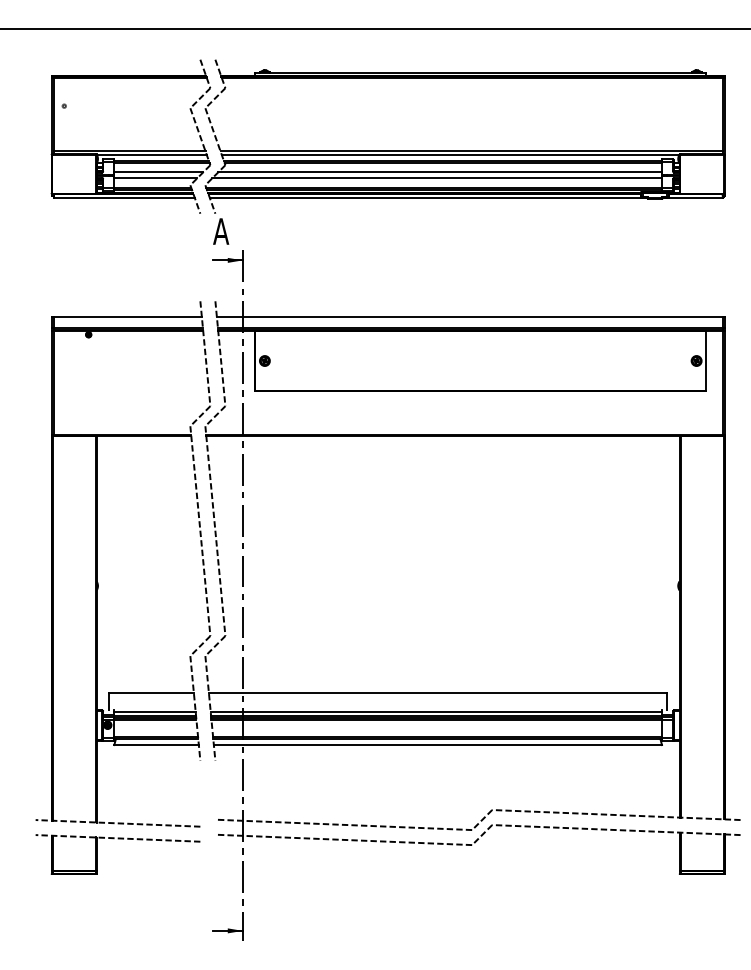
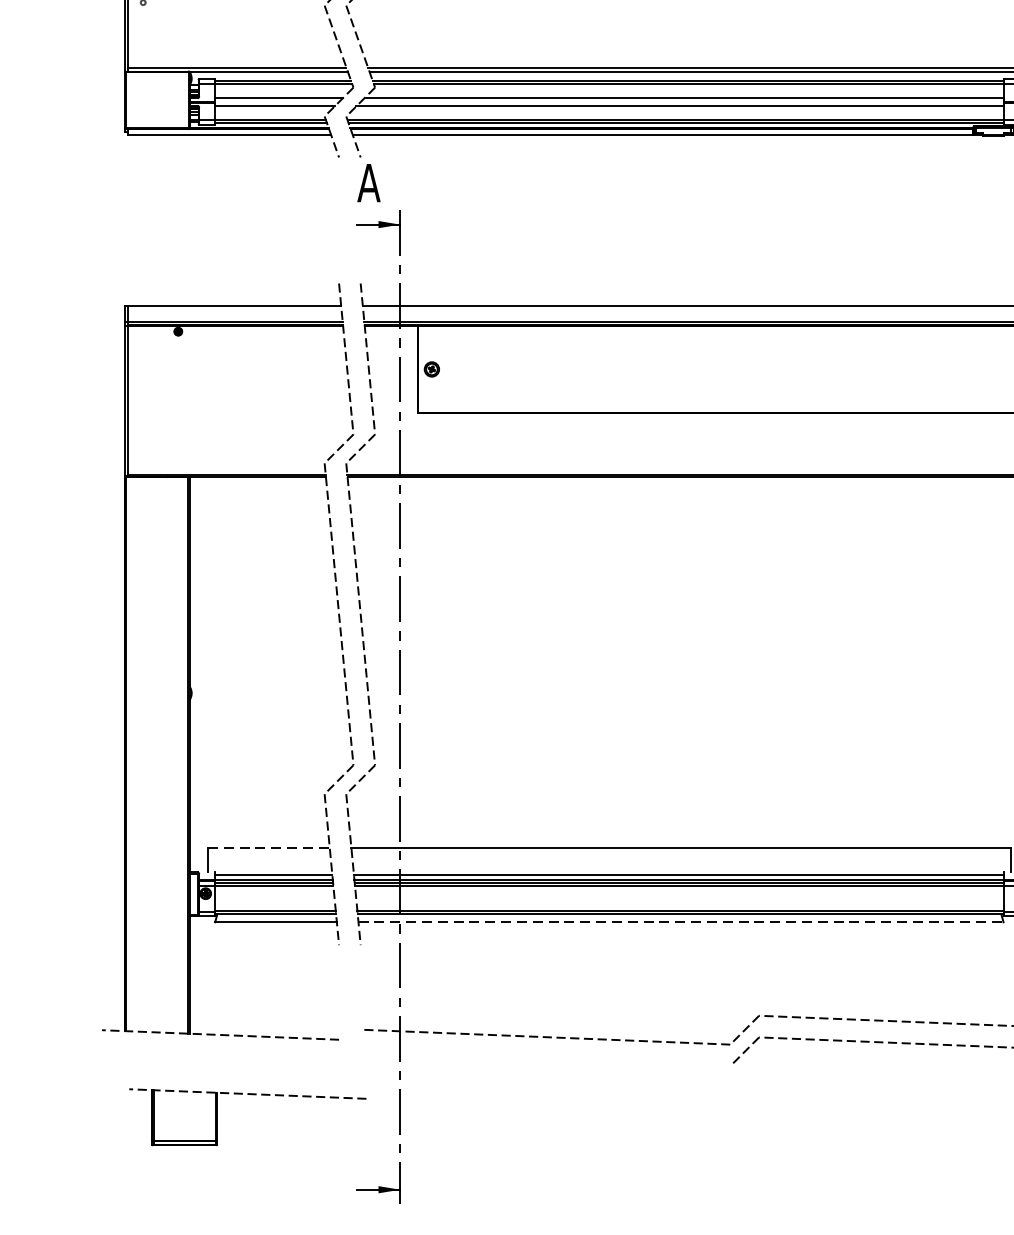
line: (152, 693) -> (270, 848), solid -> dashed
line: (438, 745) -> (681, 922), solid -> dashed
part: (118, 839) -> (248, 1095), moved
line: (343, 839) -> (545, 1058), removed

